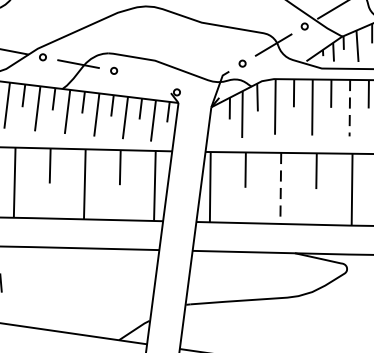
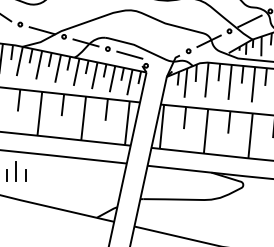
line: (149, 76) -> (129, 54), added
line: (349, 107) -> (253, 84), dashed -> solid
line: (279, 188) -> (205, 131), dashed -> solid

